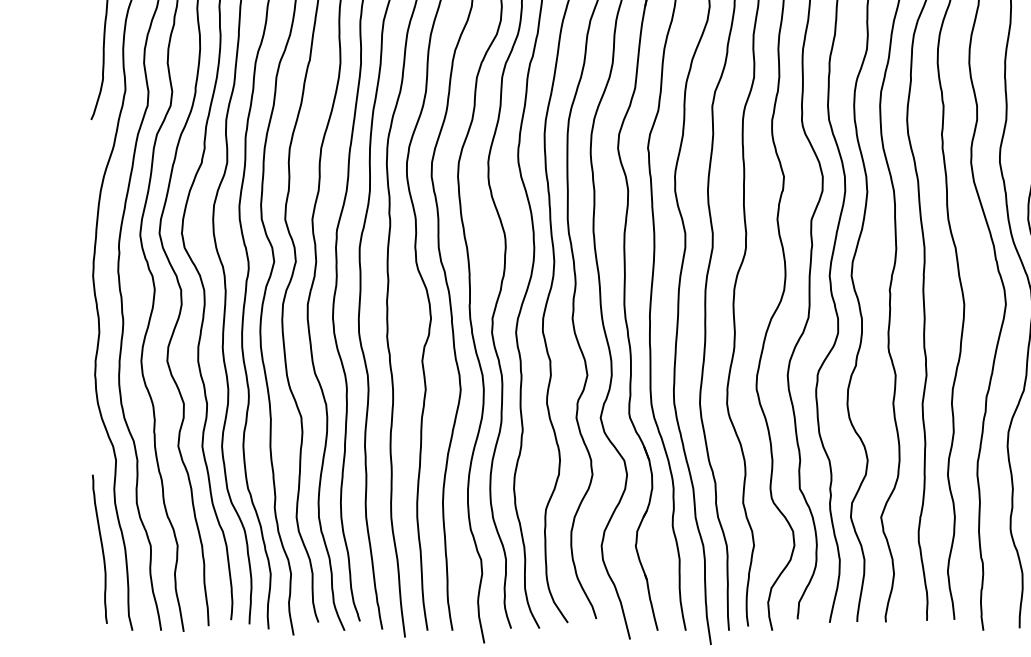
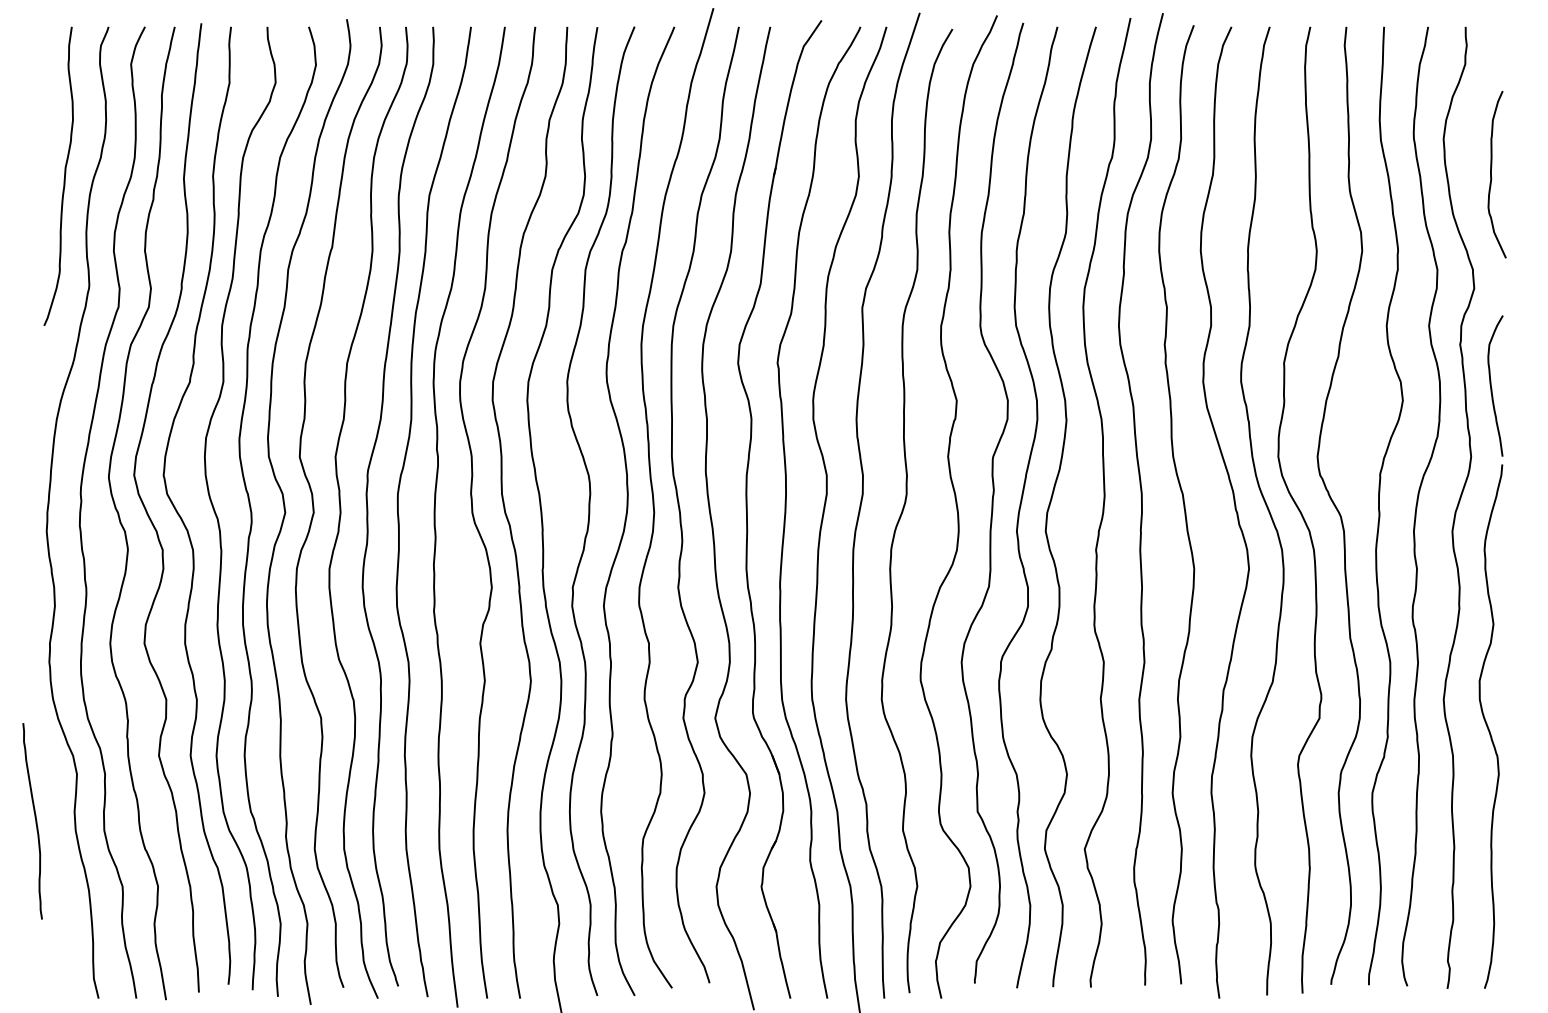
curve: (102, 549) -> (35, 821), moved

